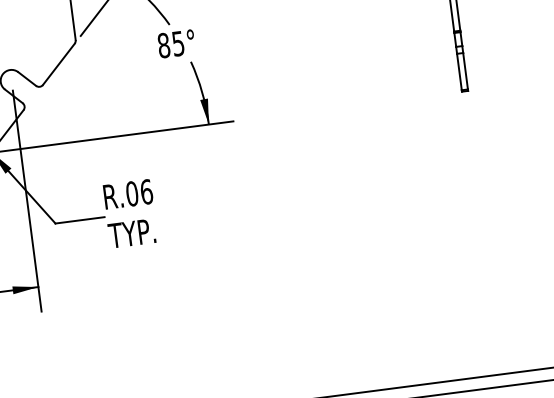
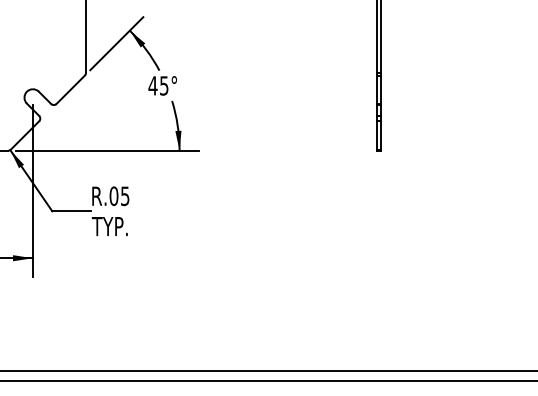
text: (163, 45) -> (152, 85), 85° -> 45°
text: (147, 192) -> (125, 196), R.06 -> R.05

